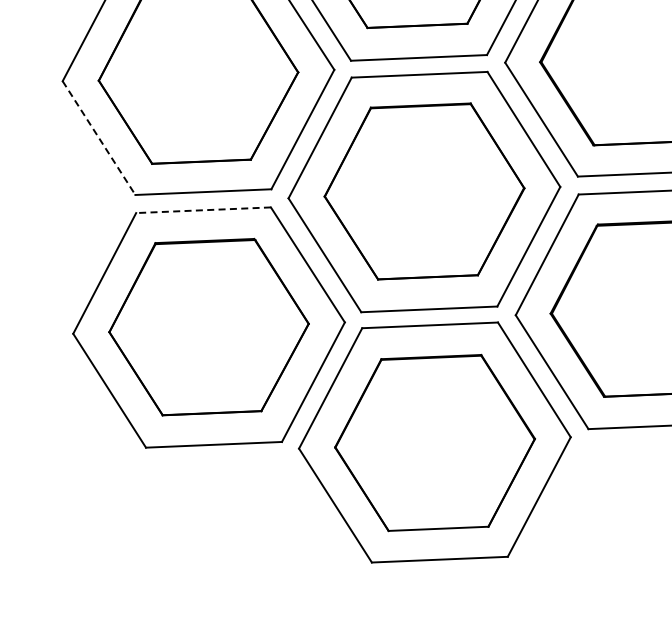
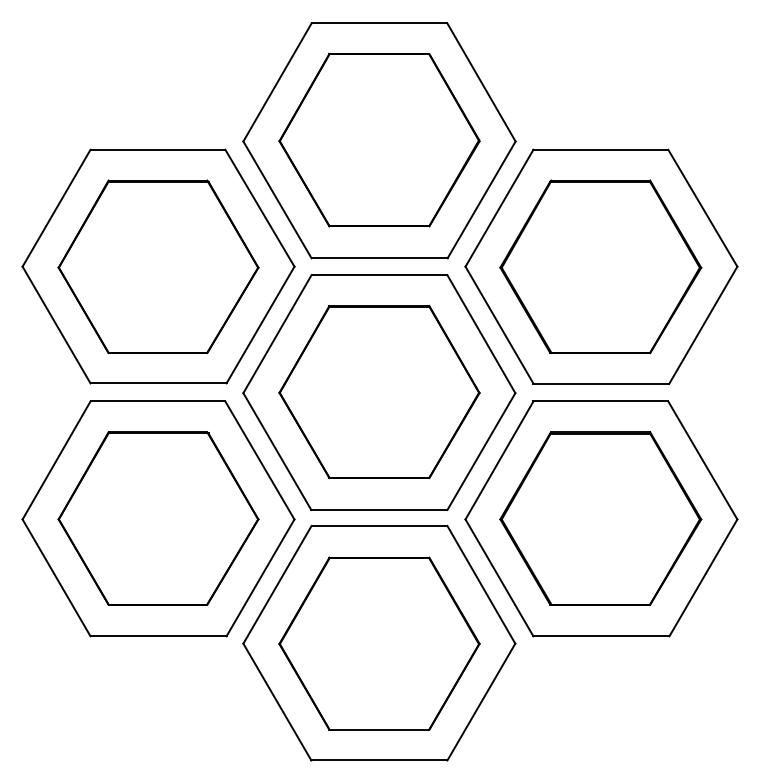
line: (99, 138) -> (56, 325), dashed -> solid
line: (203, 210) -> (157, 401), dashed -> solid

